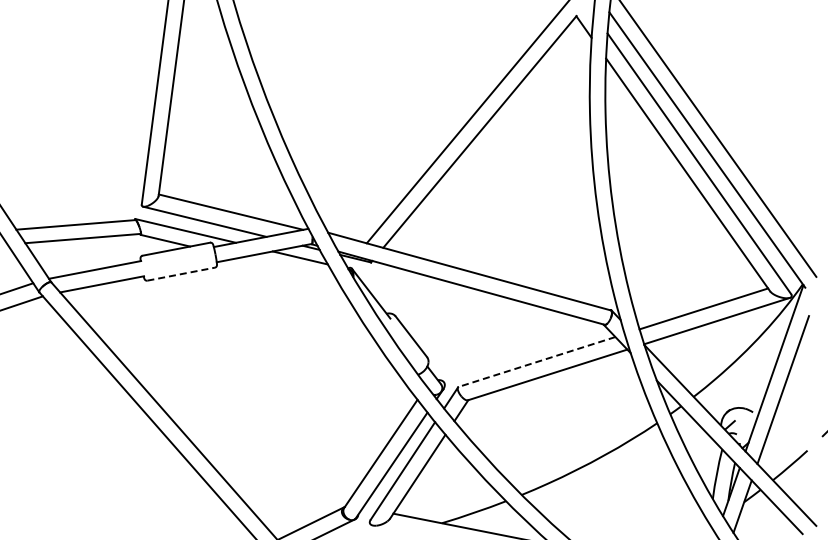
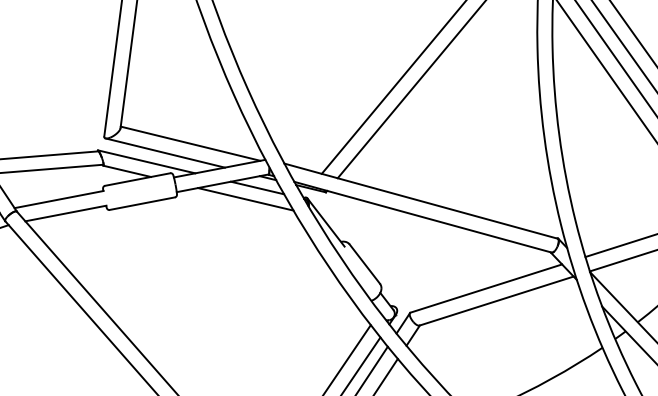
line: (287, 269) -> (245, 199), added
line: (181, 274) -> (142, 203), dashed -> solid
line: (536, 362) -> (485, 289), dashed -> solid

